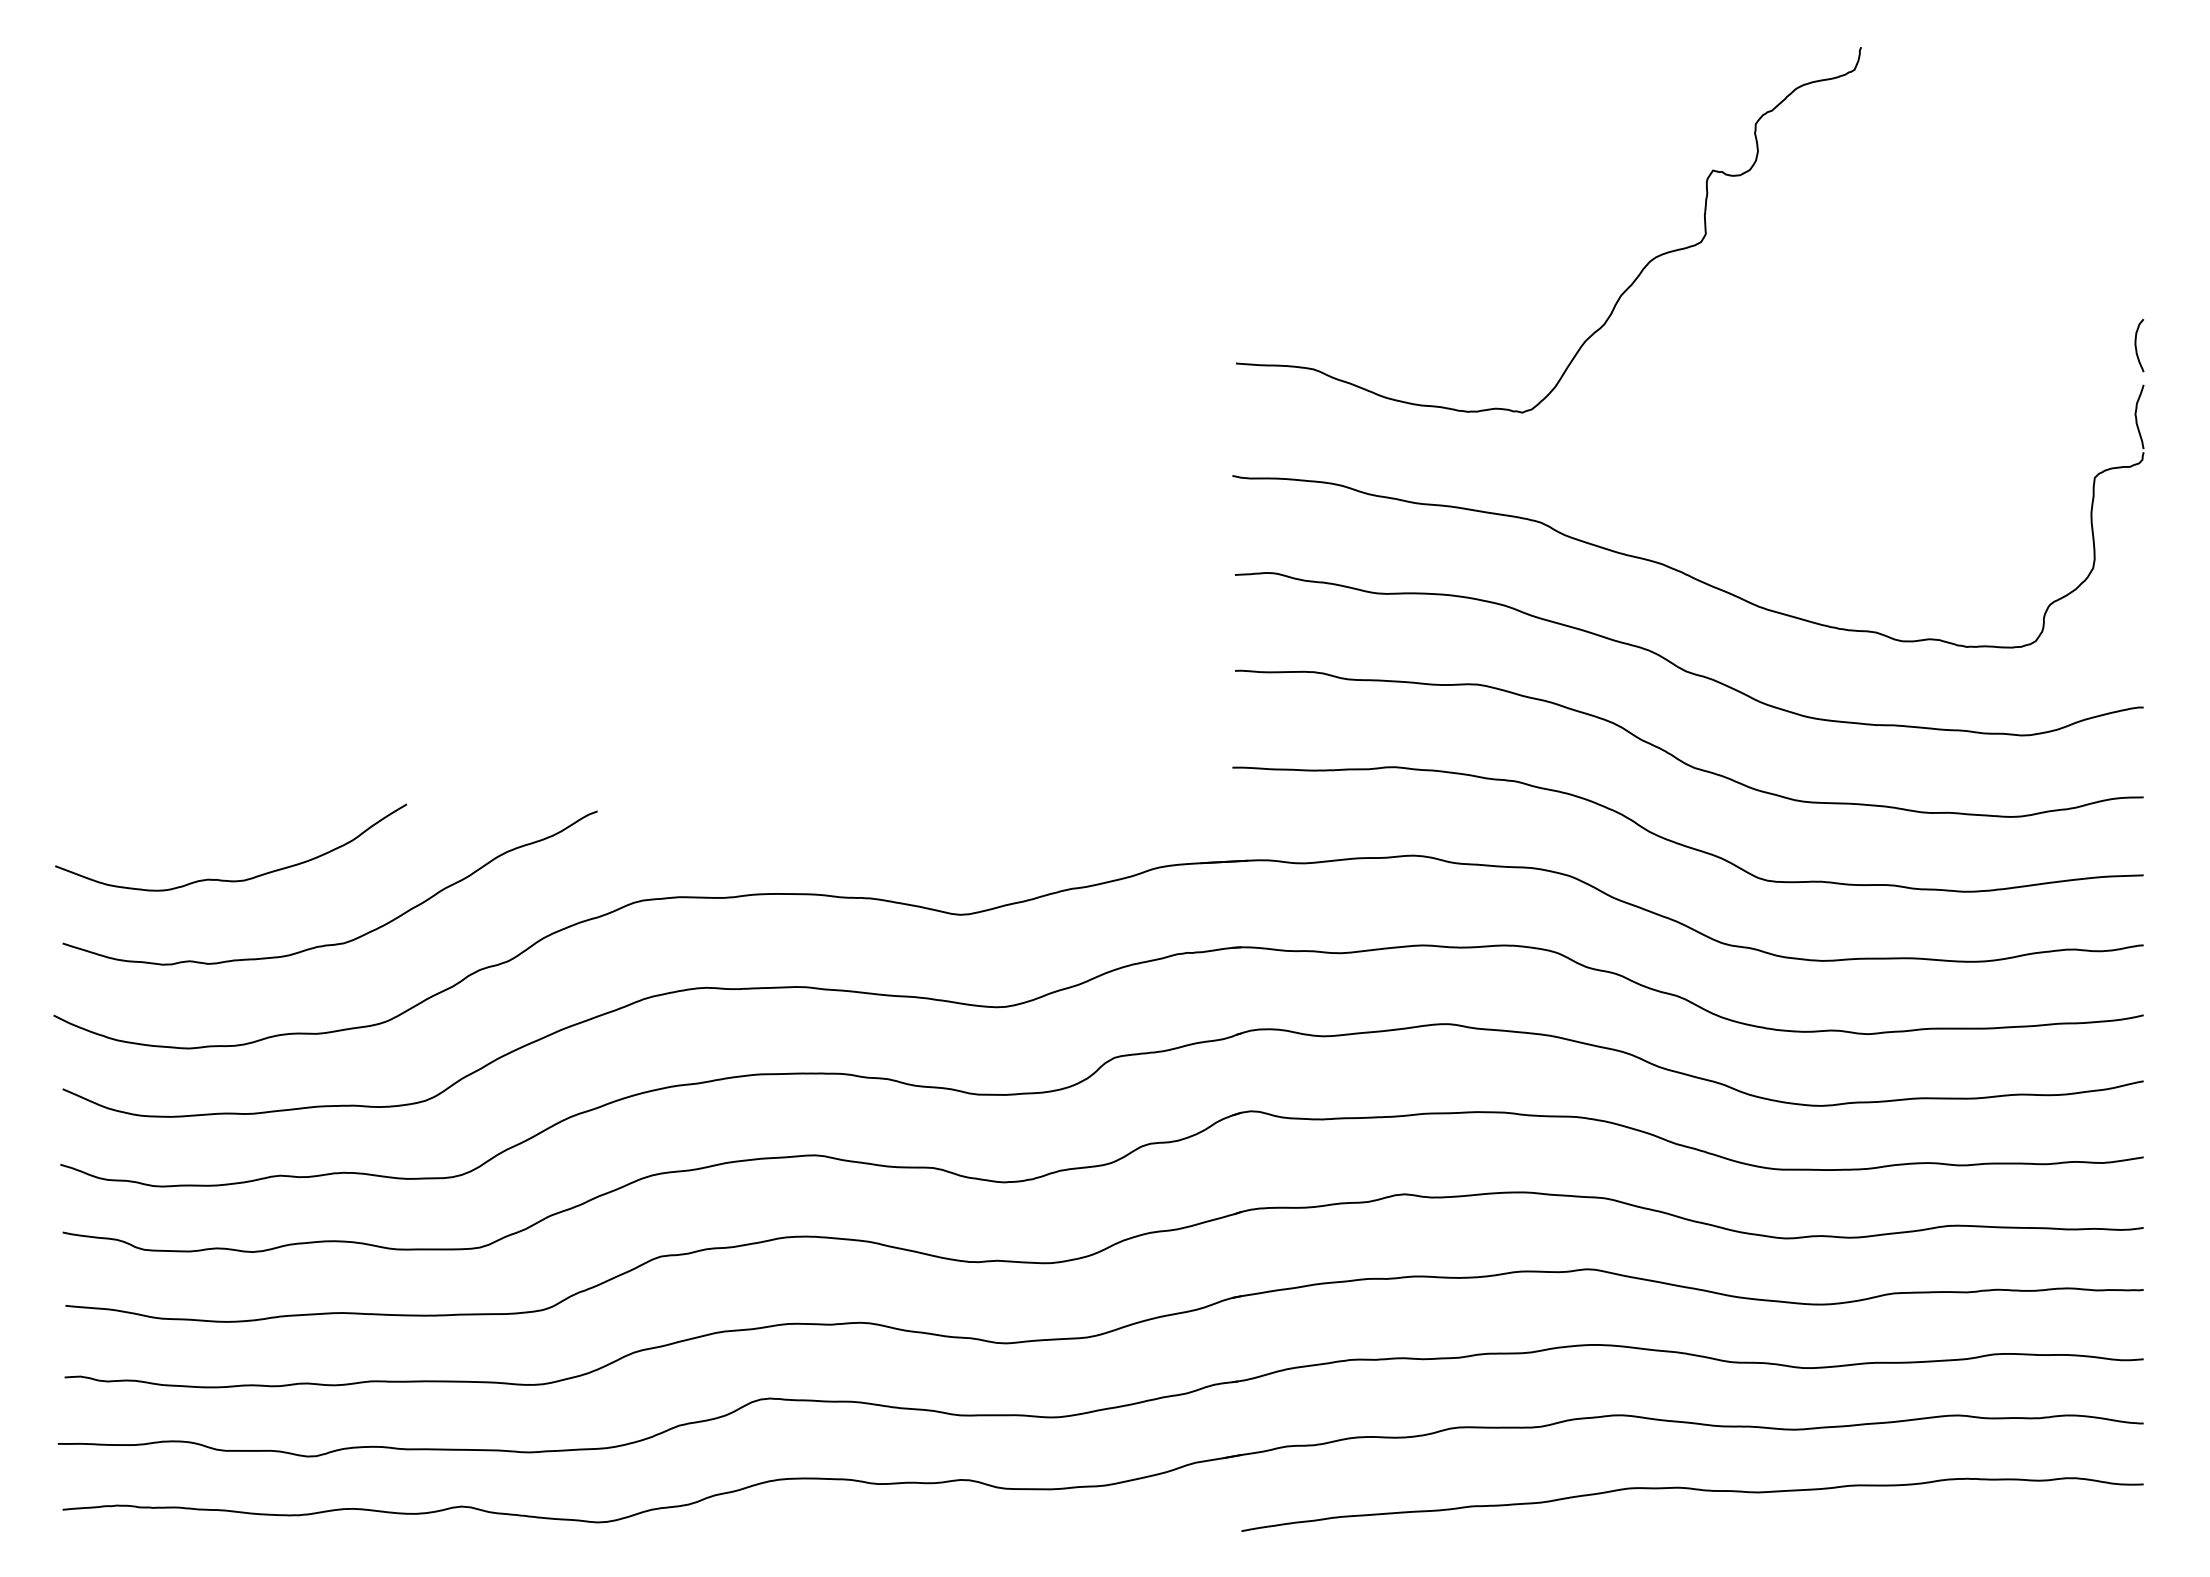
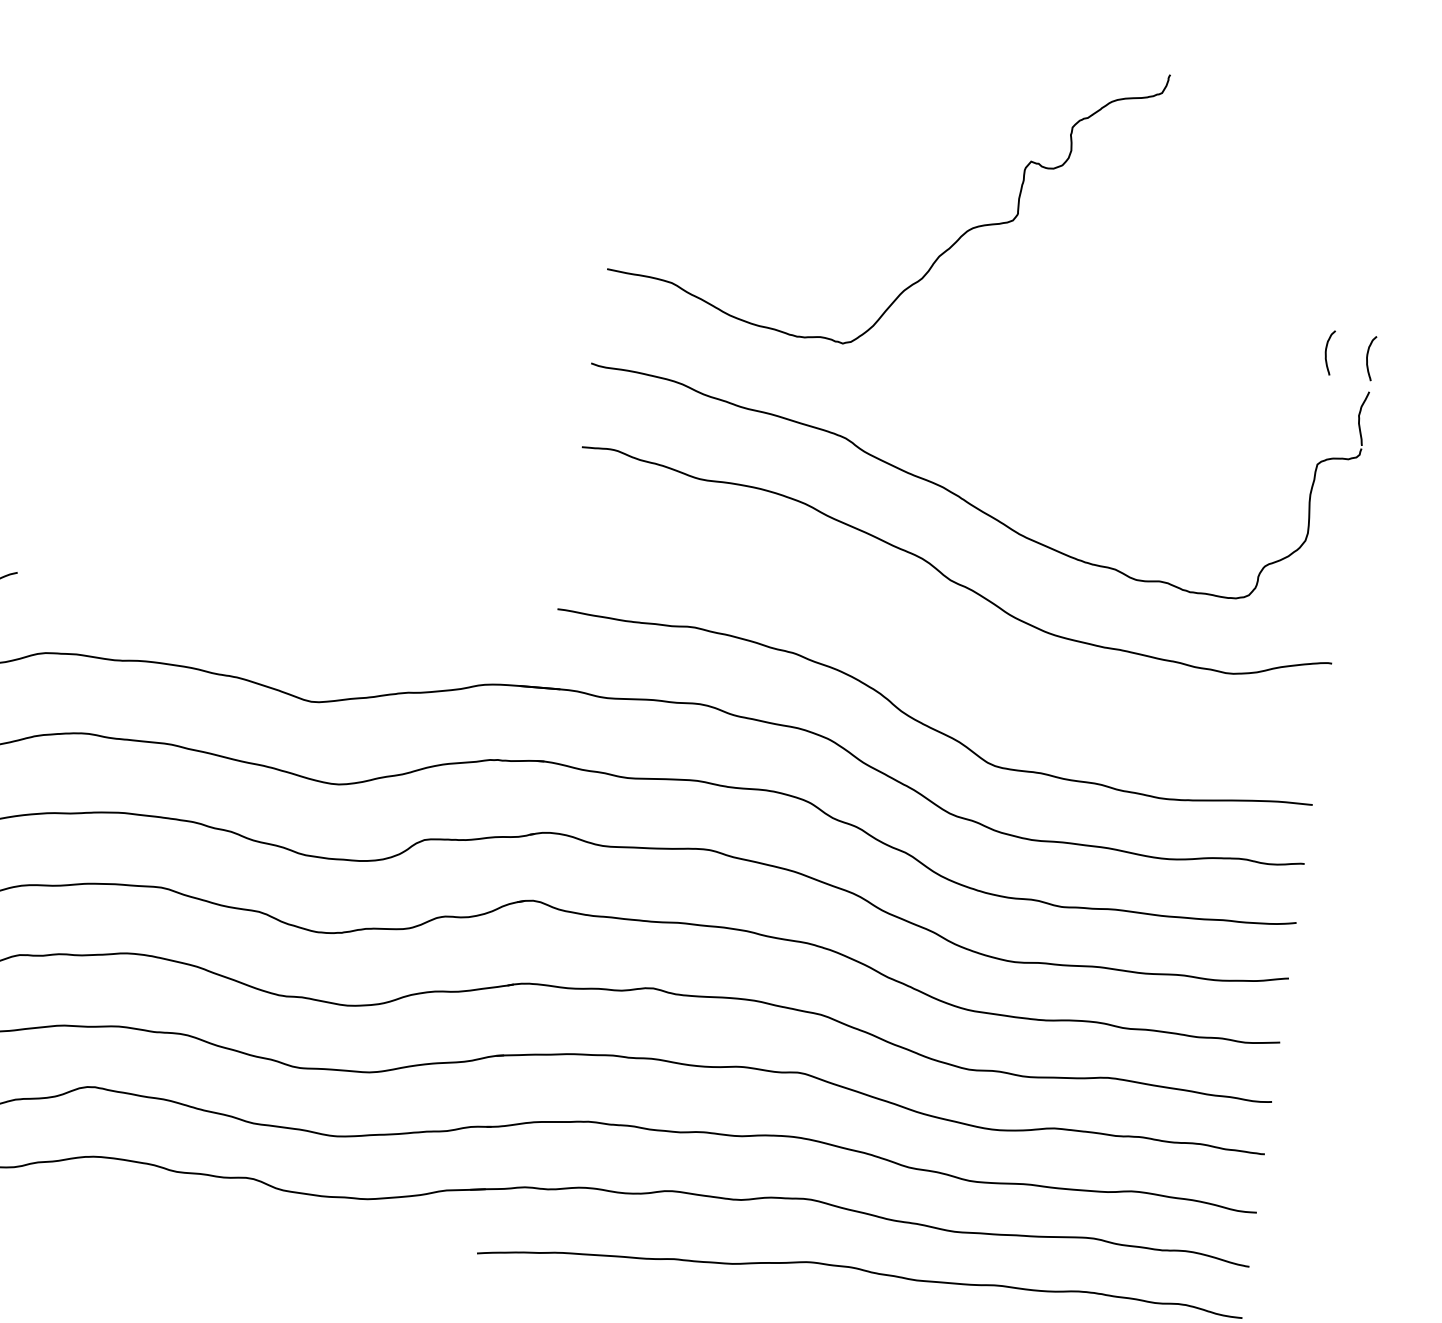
curve: (2087, 345) -> (1326, 352), added
curve: (1680, 759) -> (935, 653), removed

